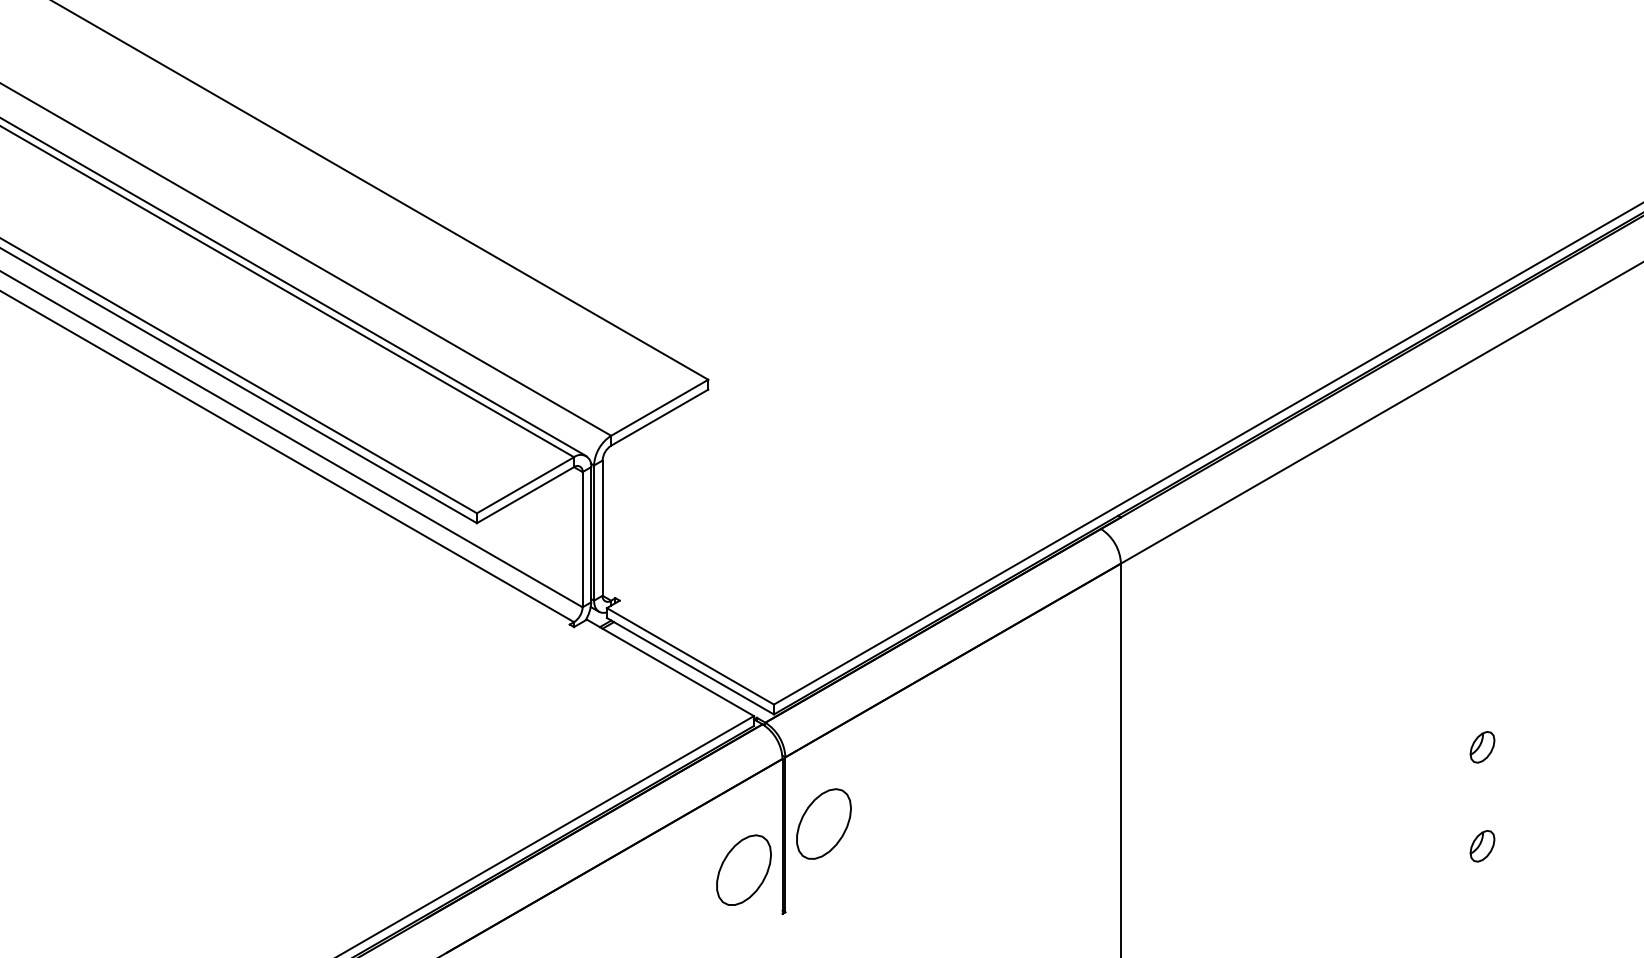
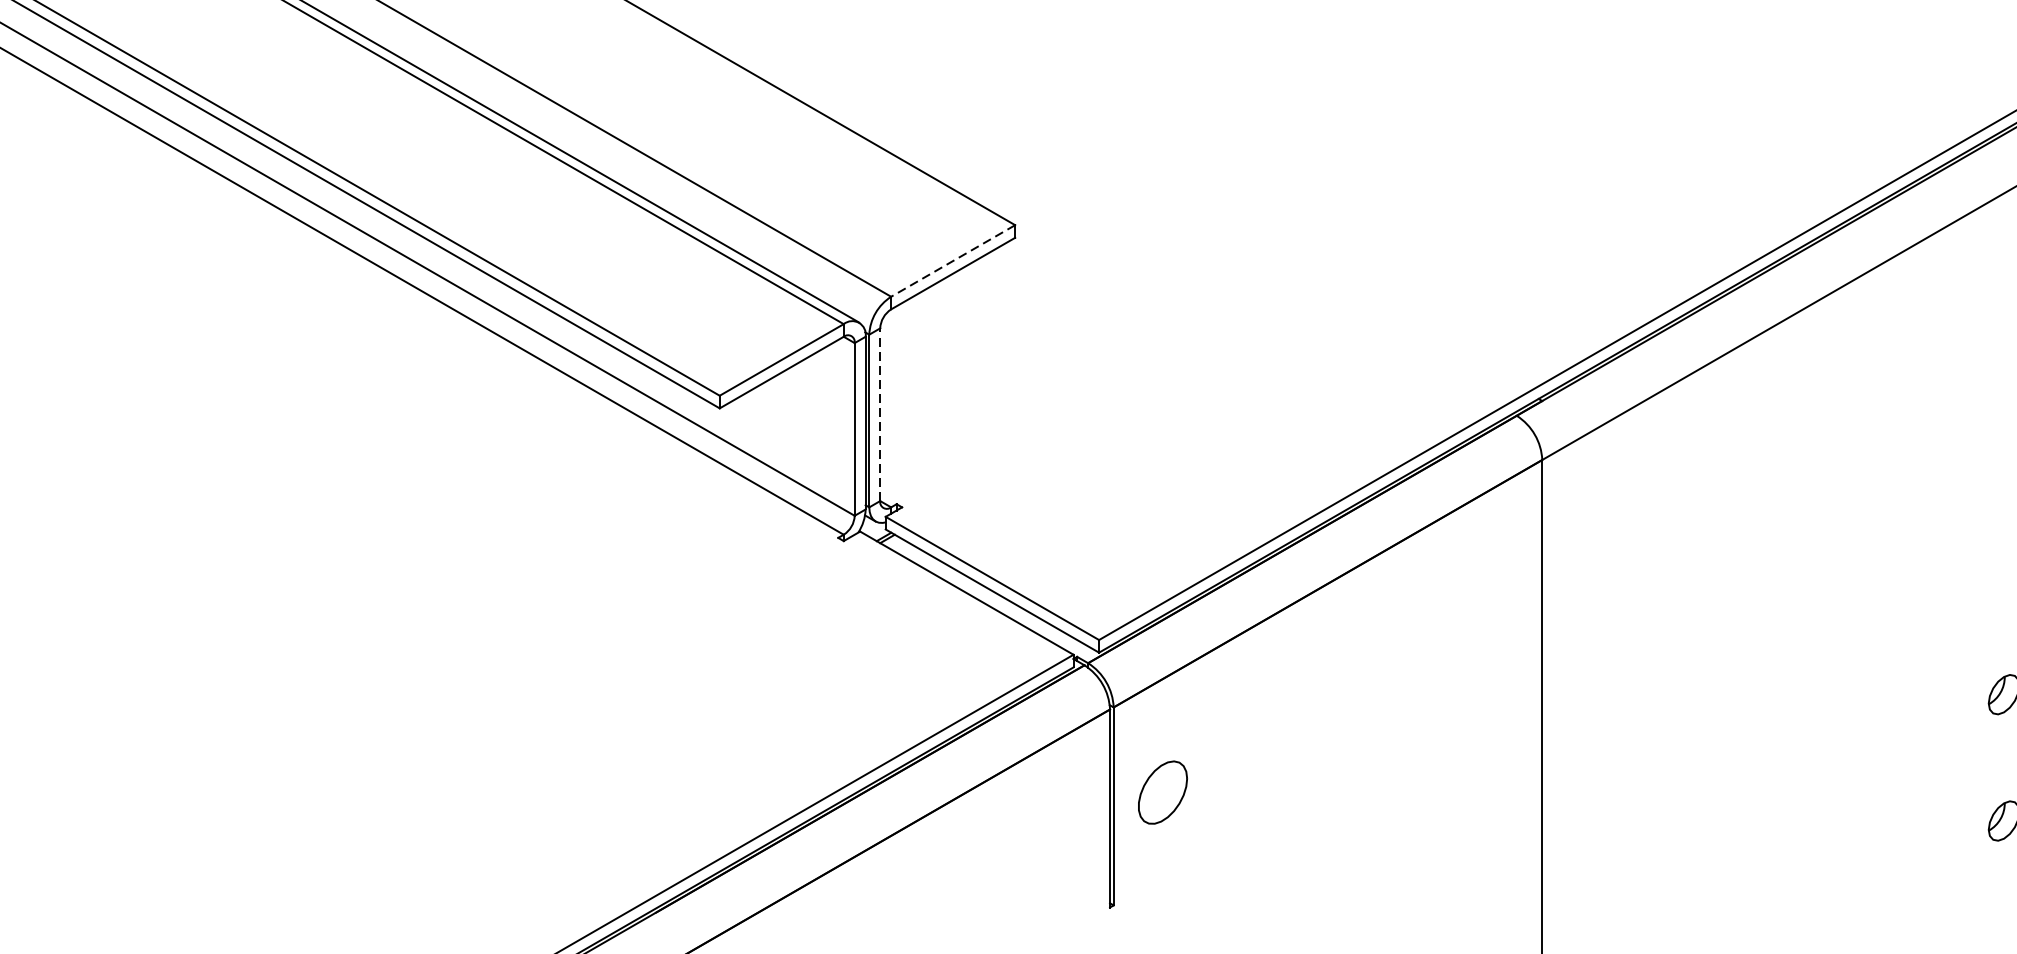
line: (659, 408) -> (952, 261), solid -> dashed
line: (602, 528) -> (880, 415), solid -> dashed
part: (823, 823) -> (1162, 791), size x0.7
part: (743, 869) -> (1060, 850), removed

